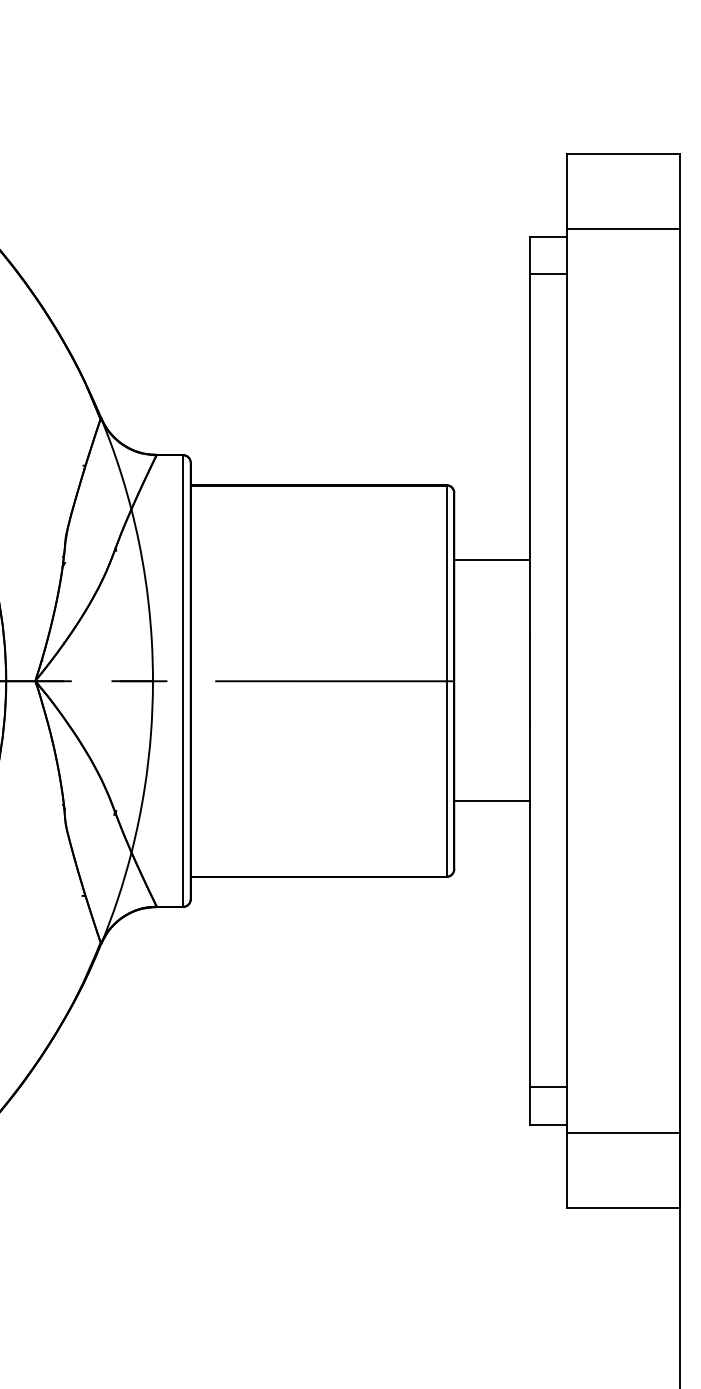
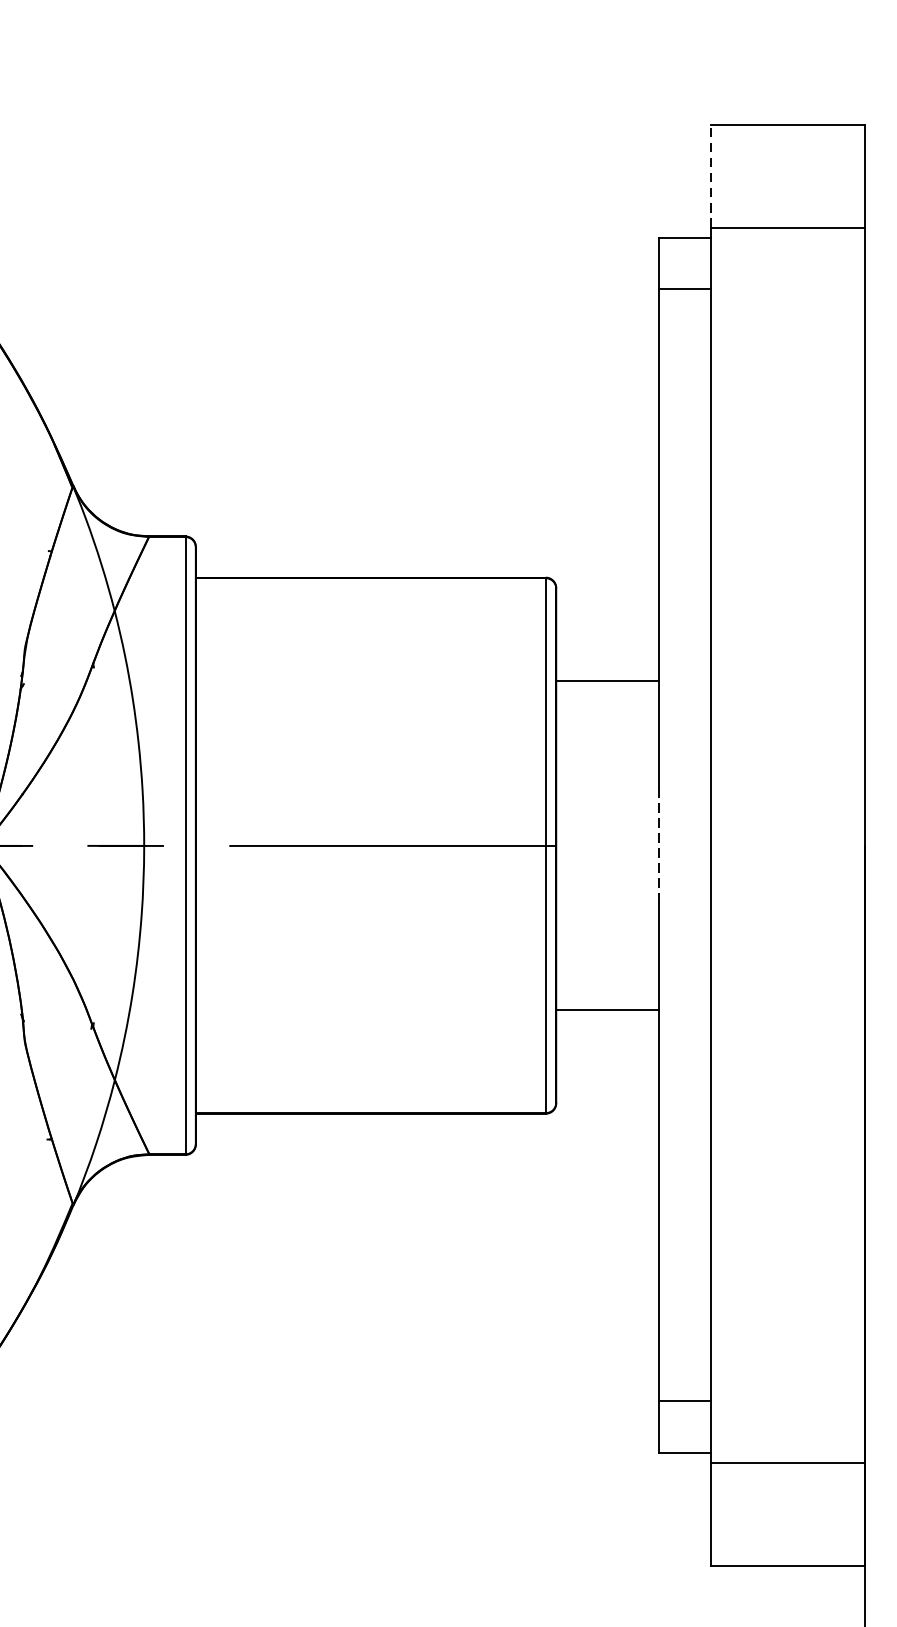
line: (567, 191) -> (711, 176), solid -> dashed
line: (529, 680) -> (659, 844), solid -> dashed

